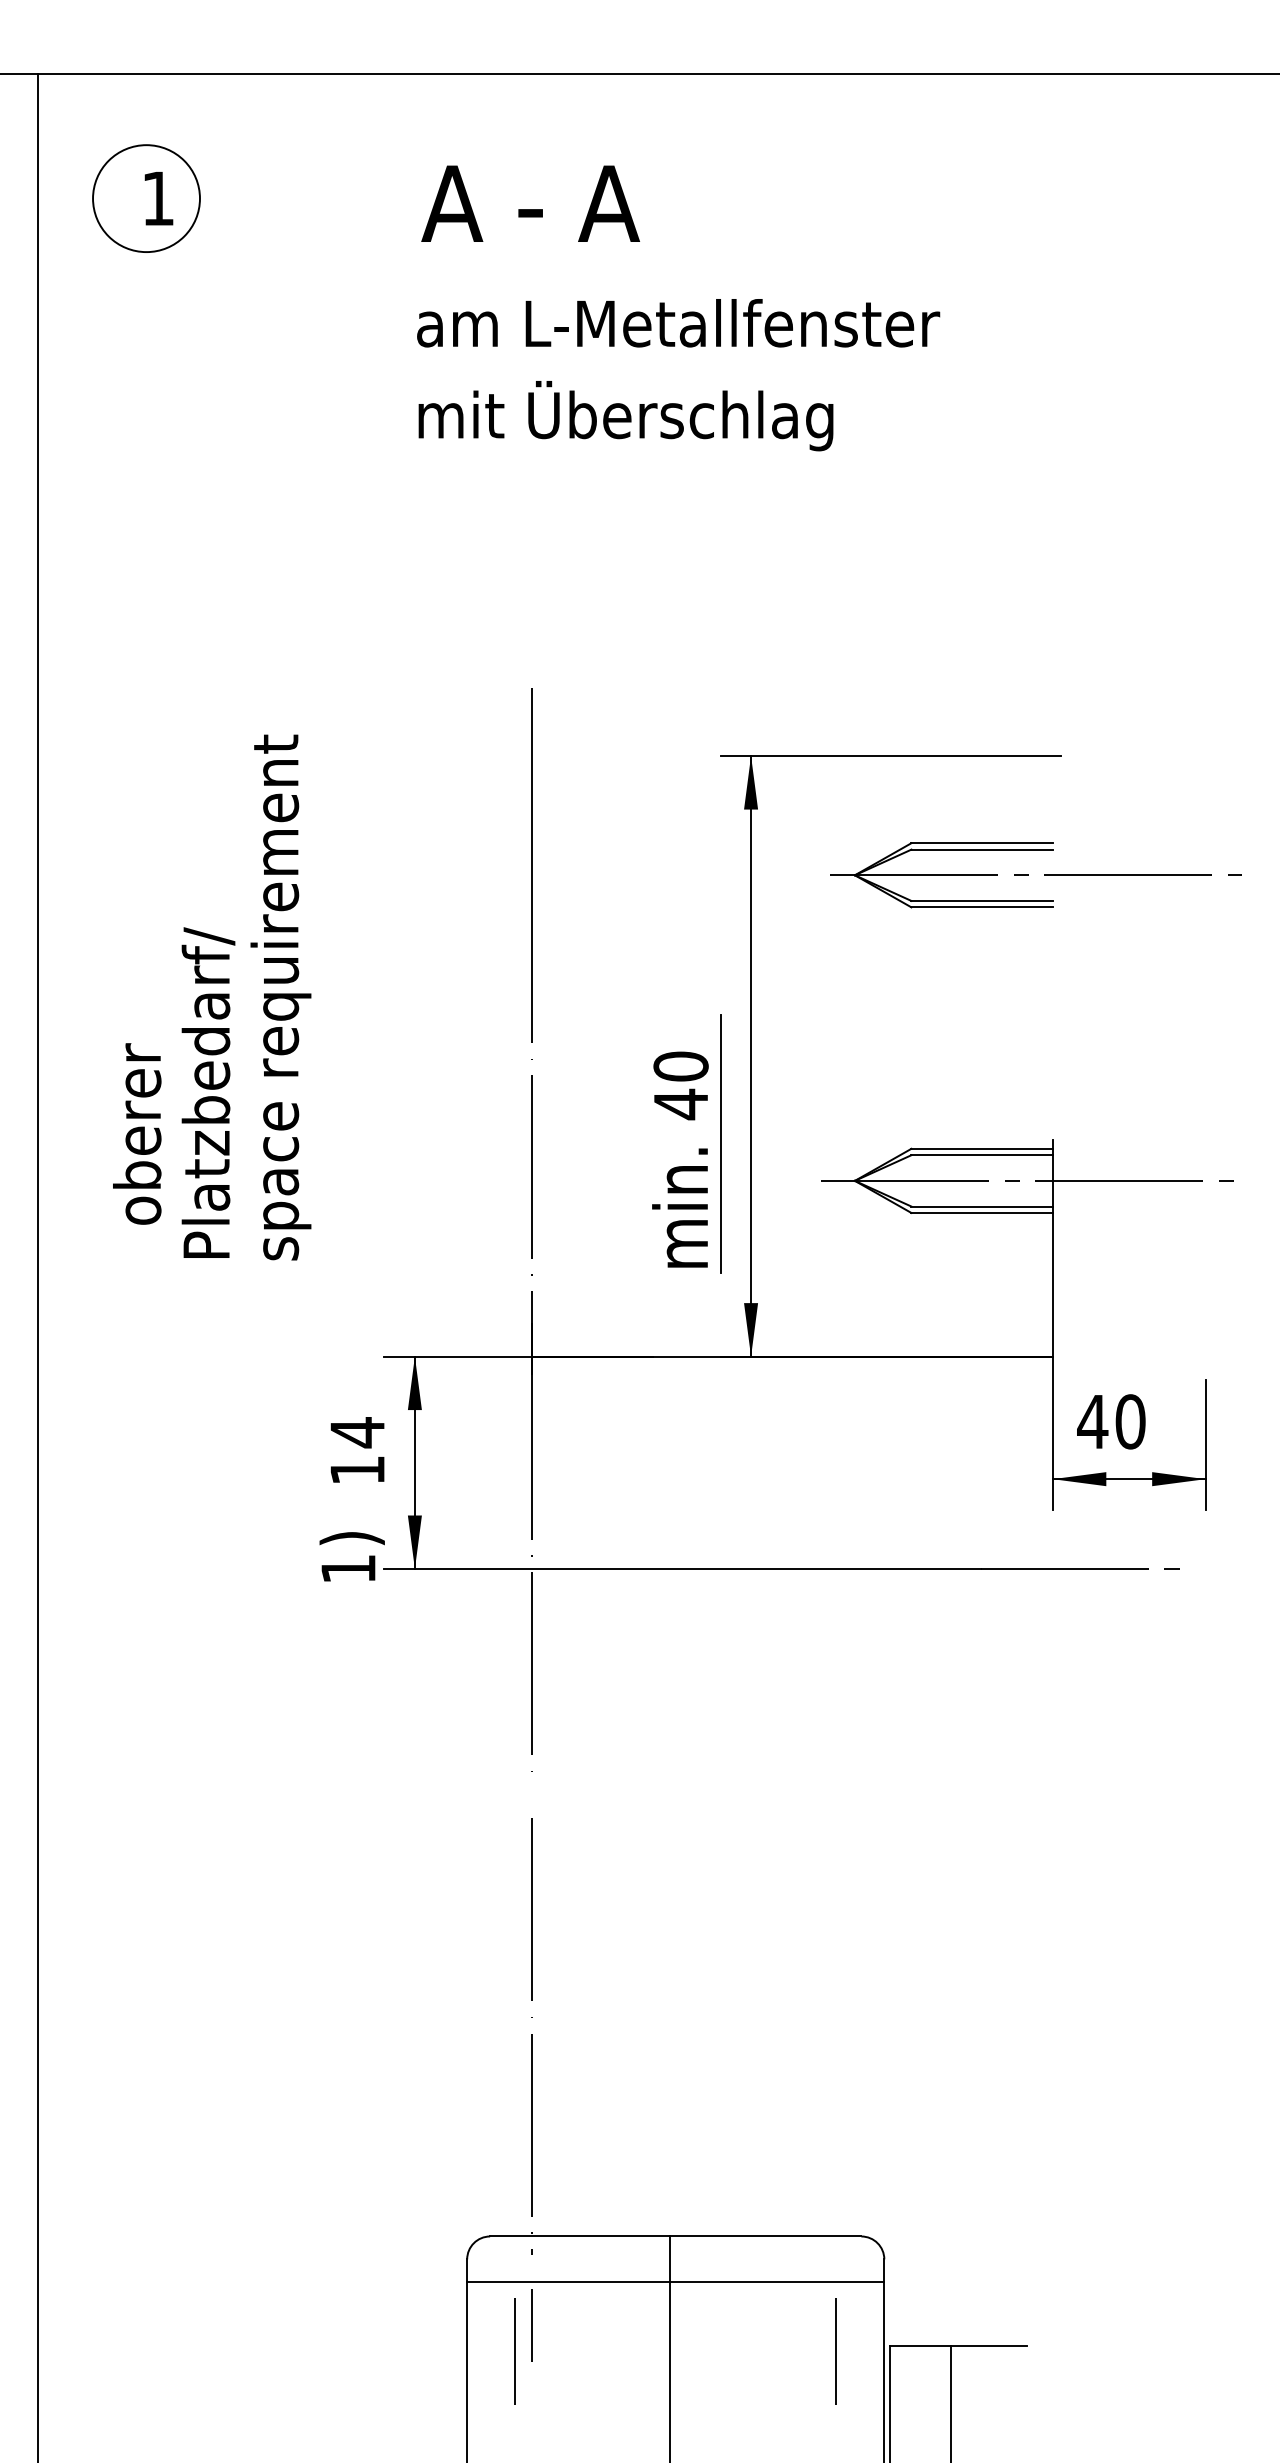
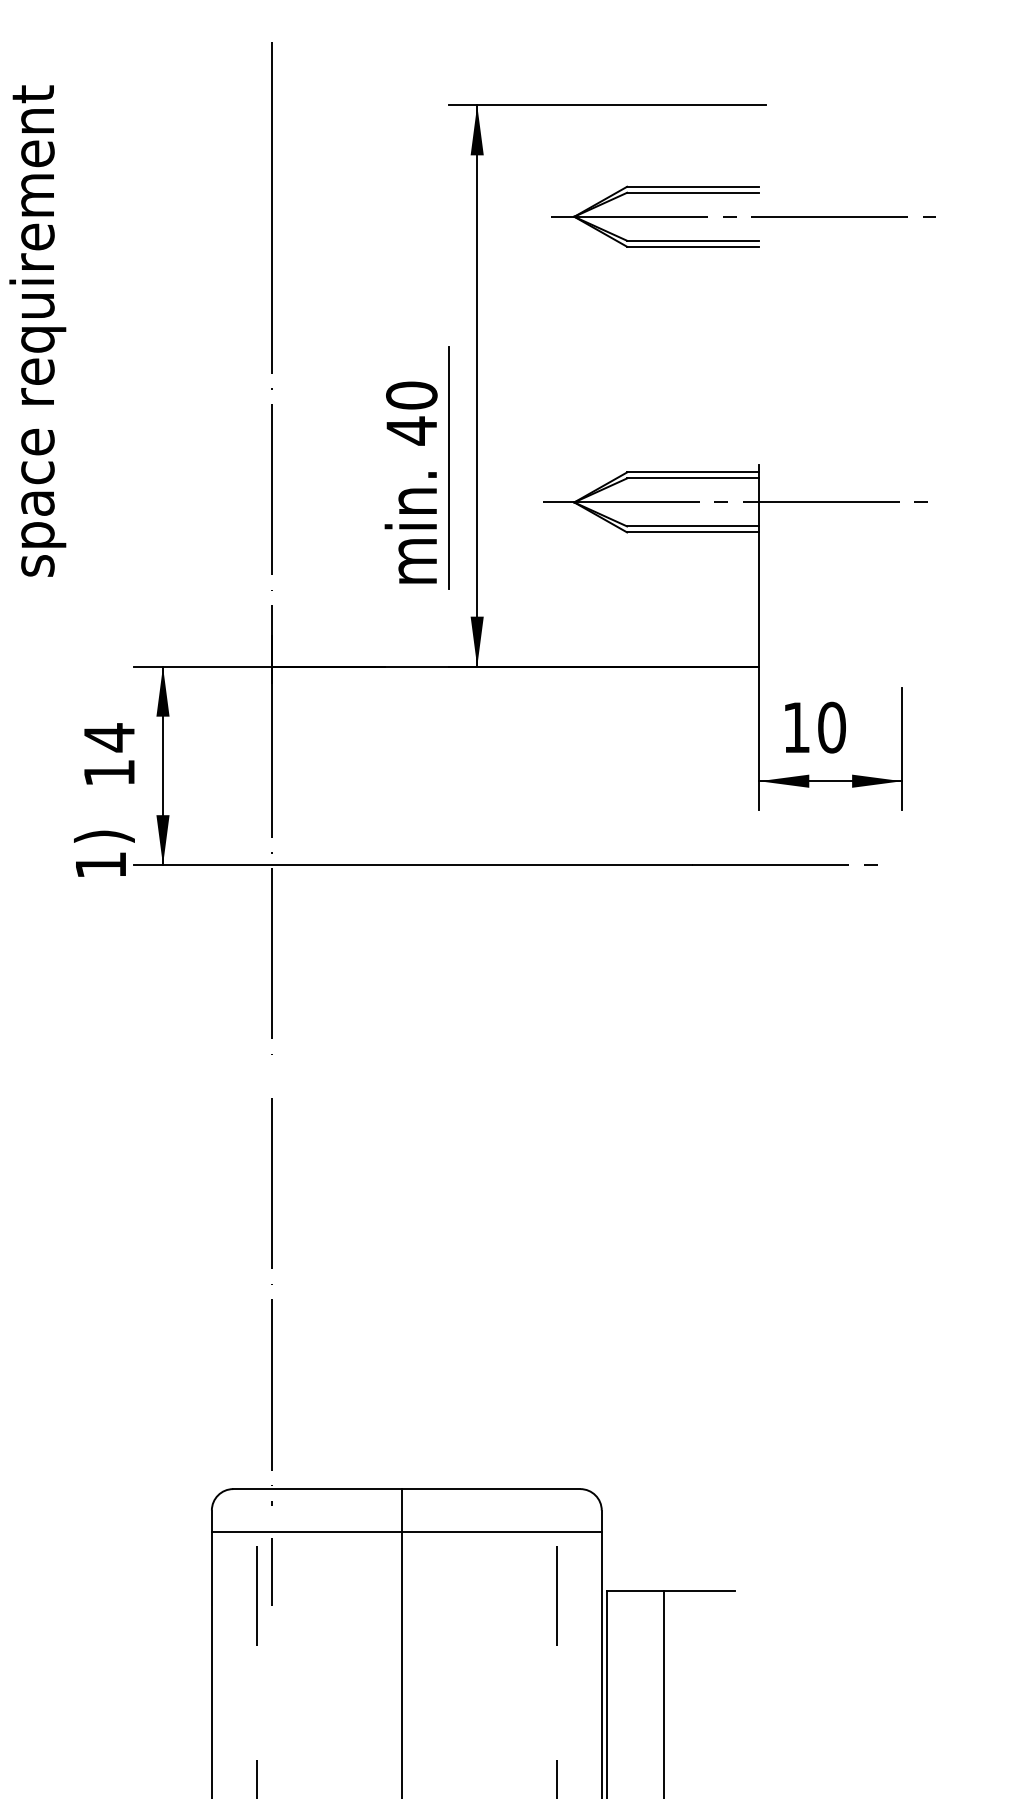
text: (1092, 1421) -> (796, 727), 40 -> 10

